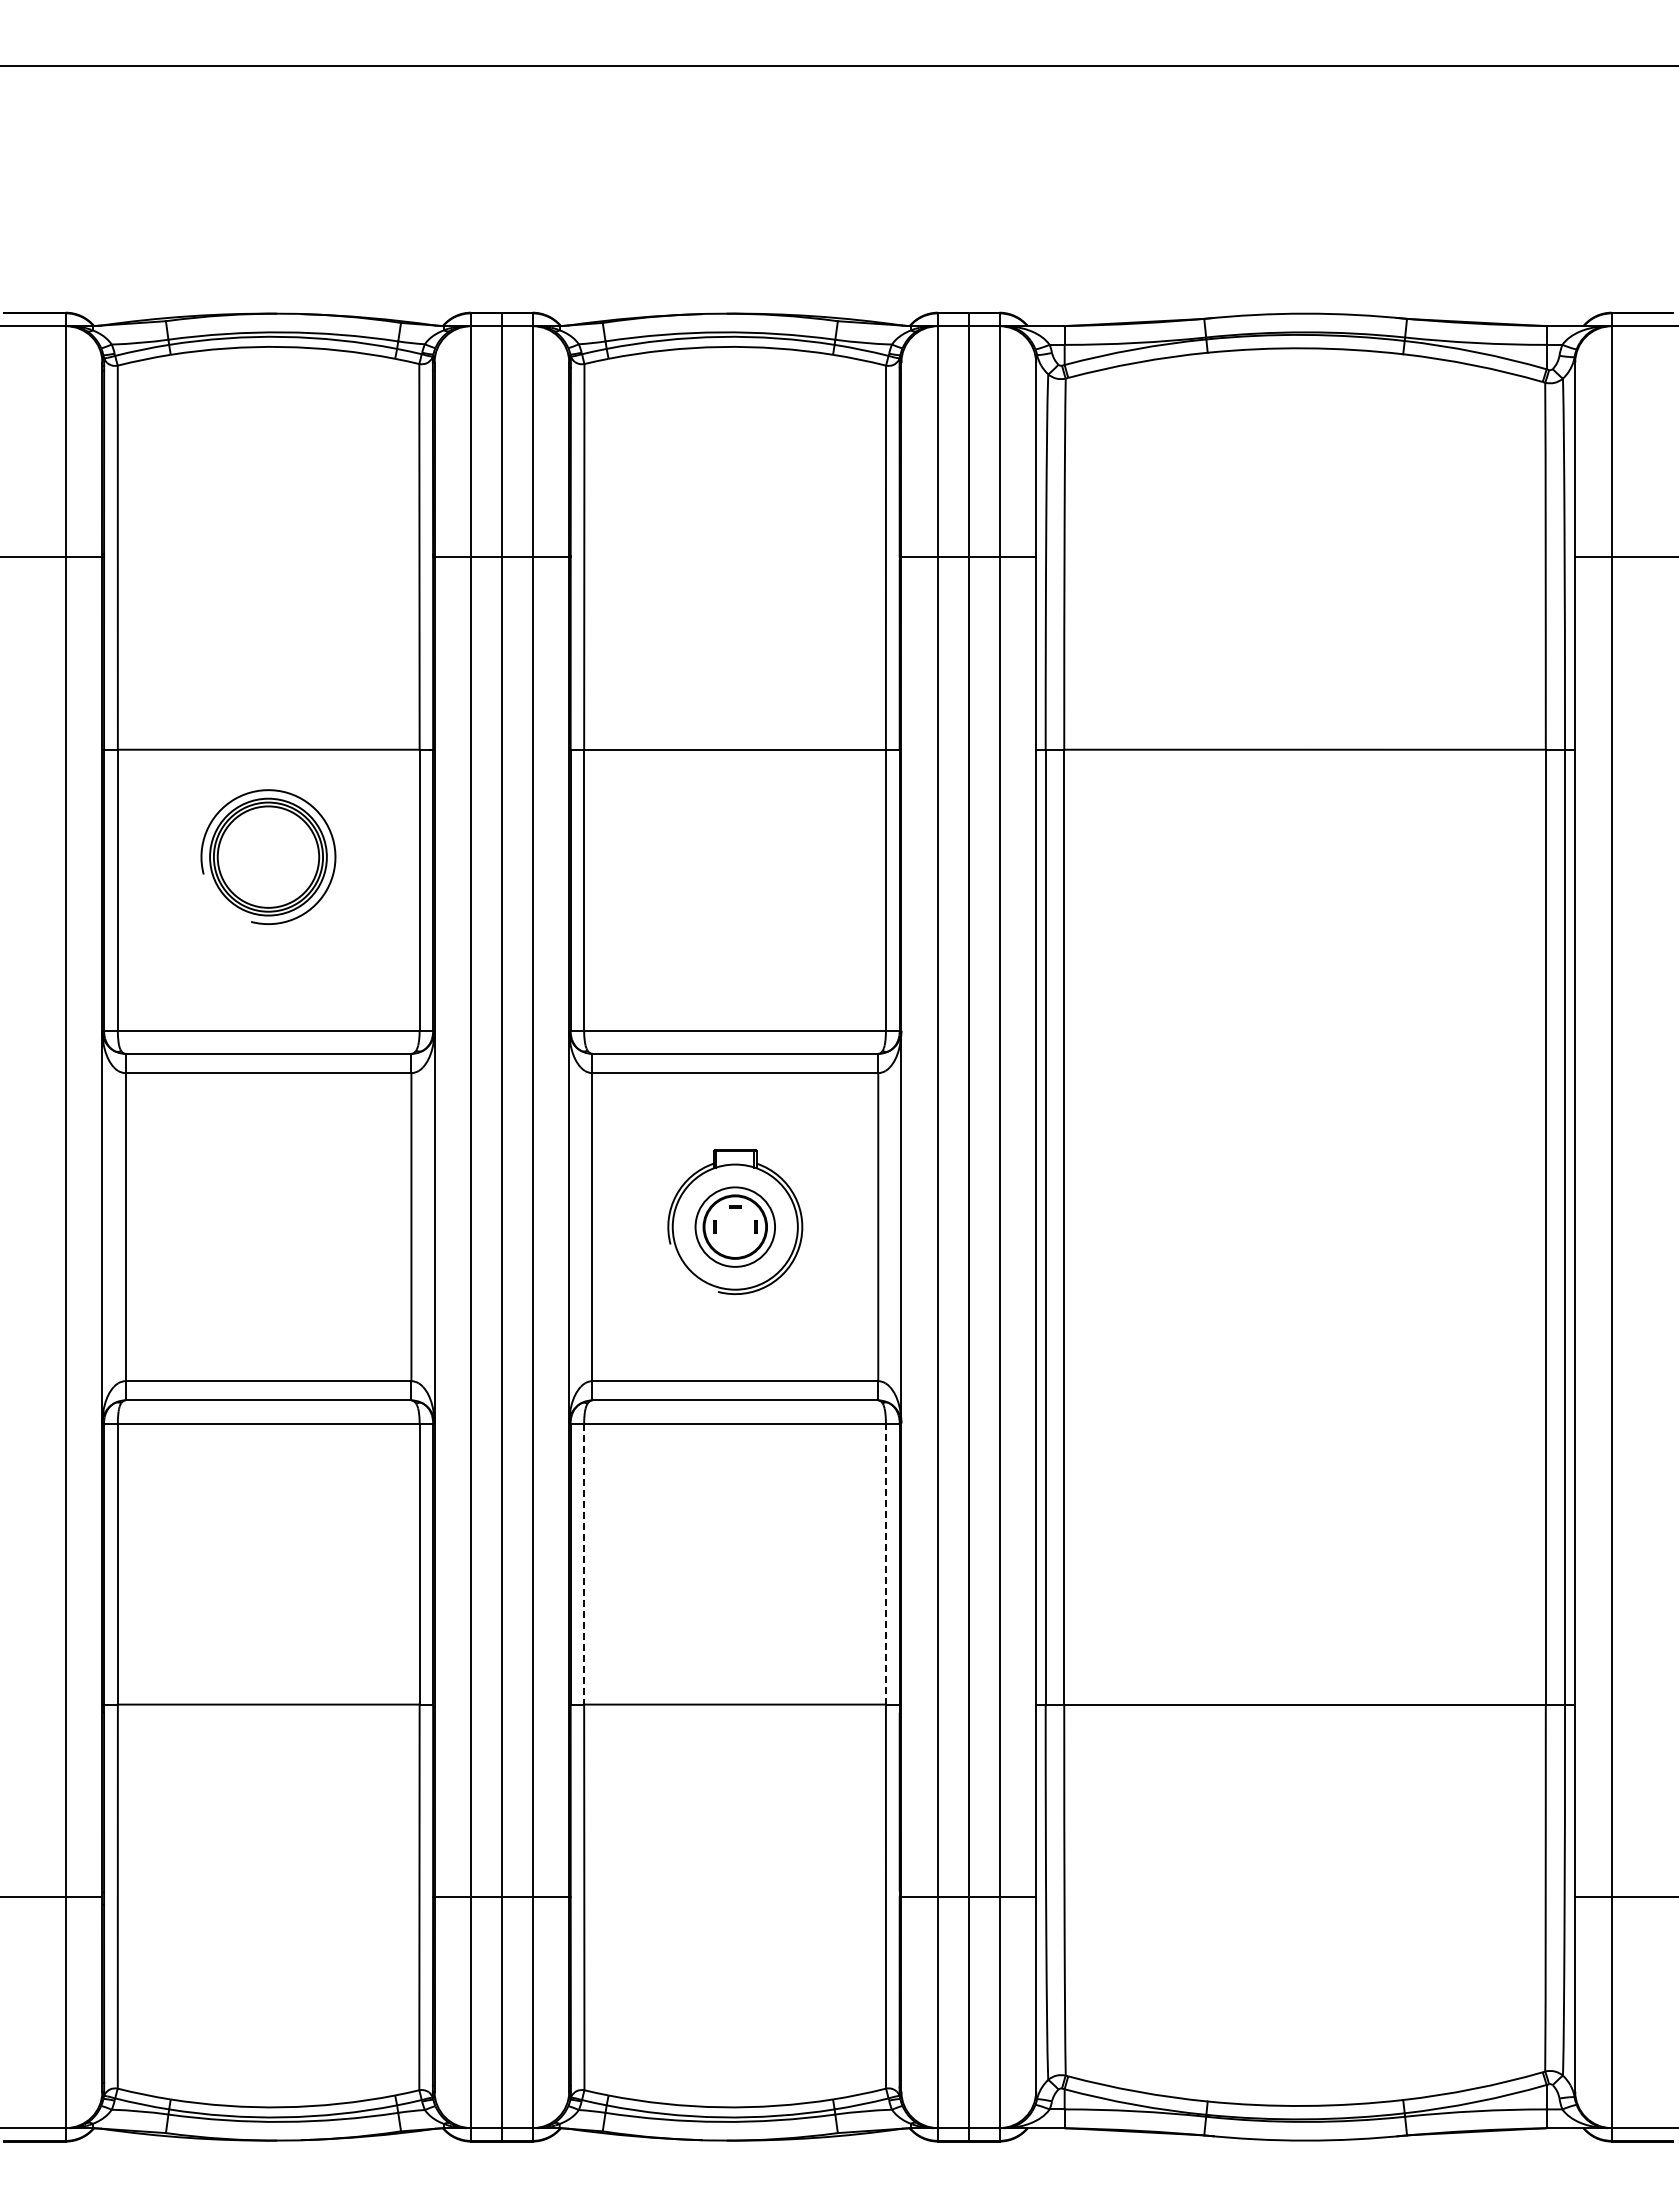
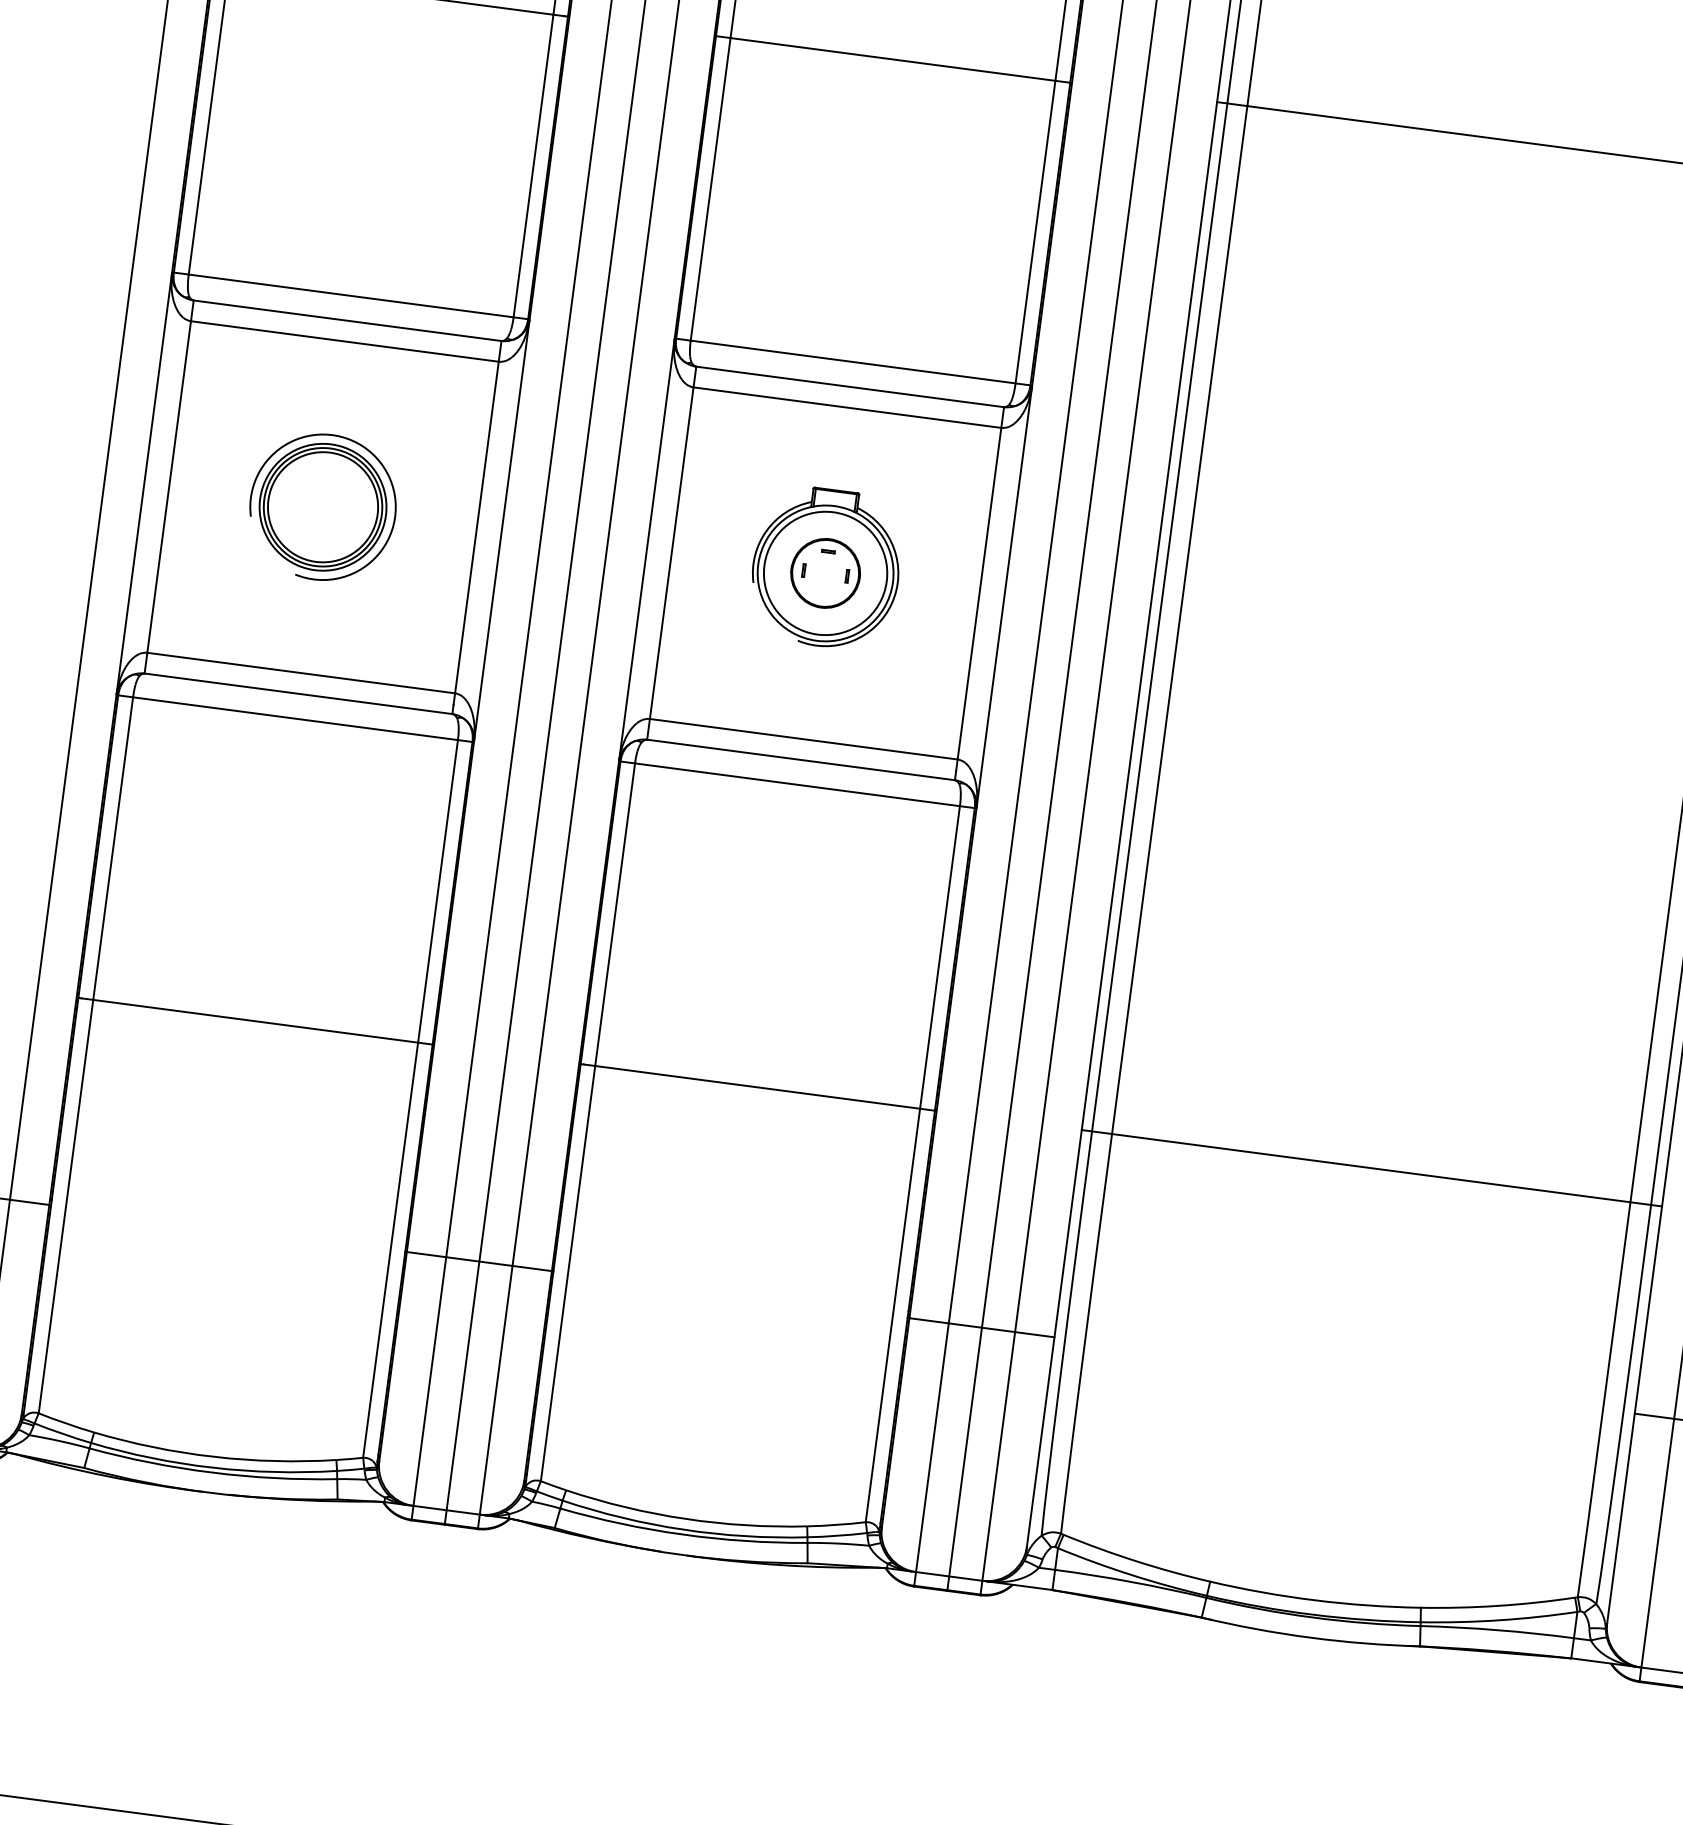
part: (268, 856) -> (323, 506), moved
circle: (735, 1226) -> (825, 572), size x1.43
line: (584, 1564) -> (615, 915), dashed -> solid
line: (885, 1564) -> (939, 957), dashed -> solid

